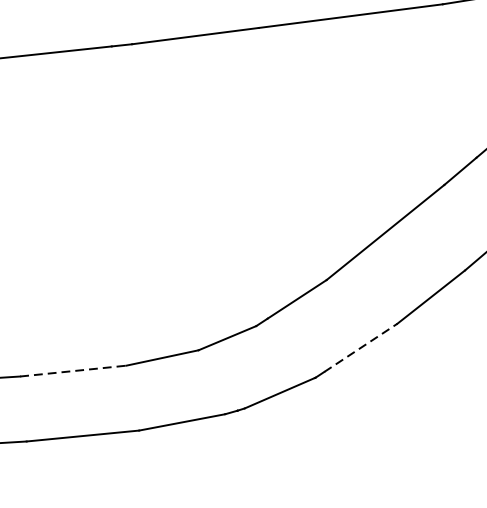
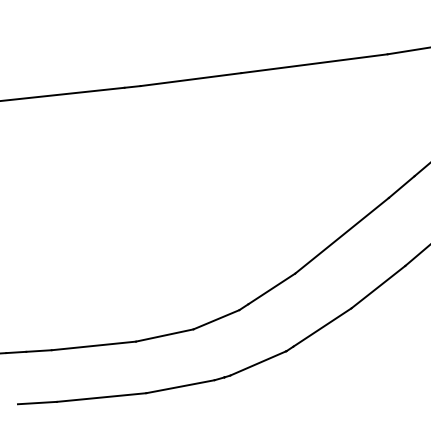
line: (360, 347) -> (322, 327), dashed -> solid
line: (74, 370) -> (94, 345), dashed -> solid

